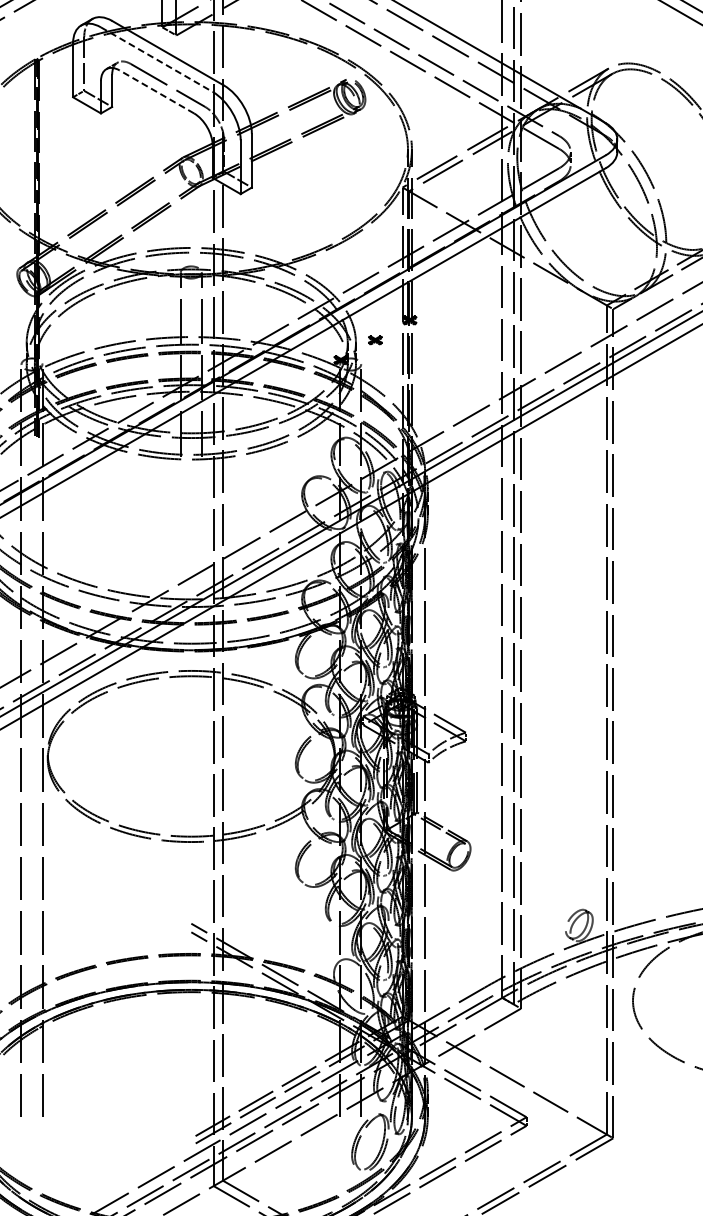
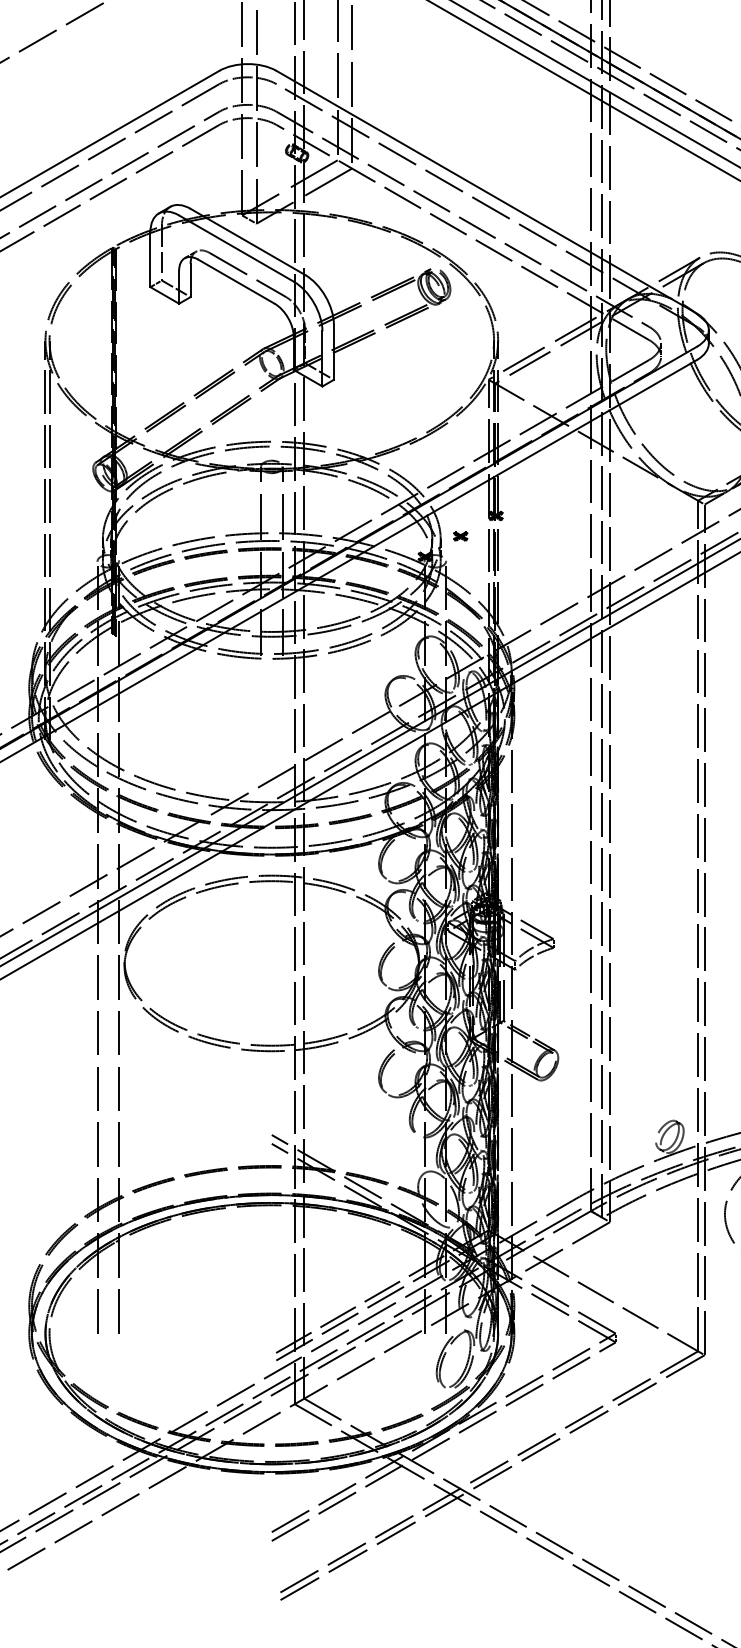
line: (156, 59) -> (236, 248), dashed -> solid
line: (156, 91) -> (236, 281), dashed -> solid

